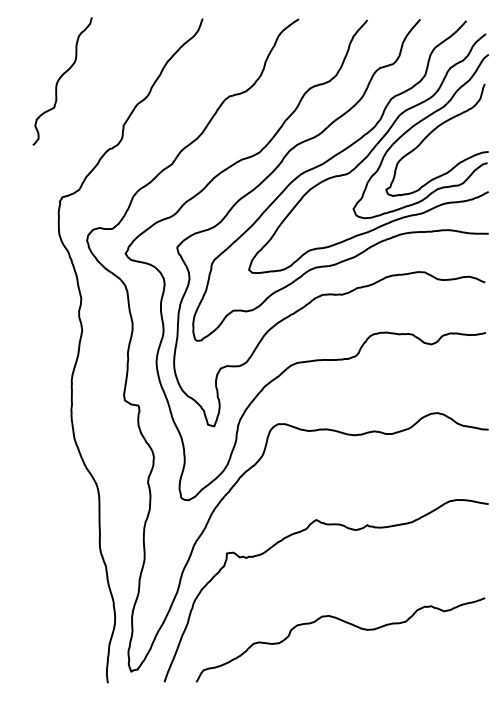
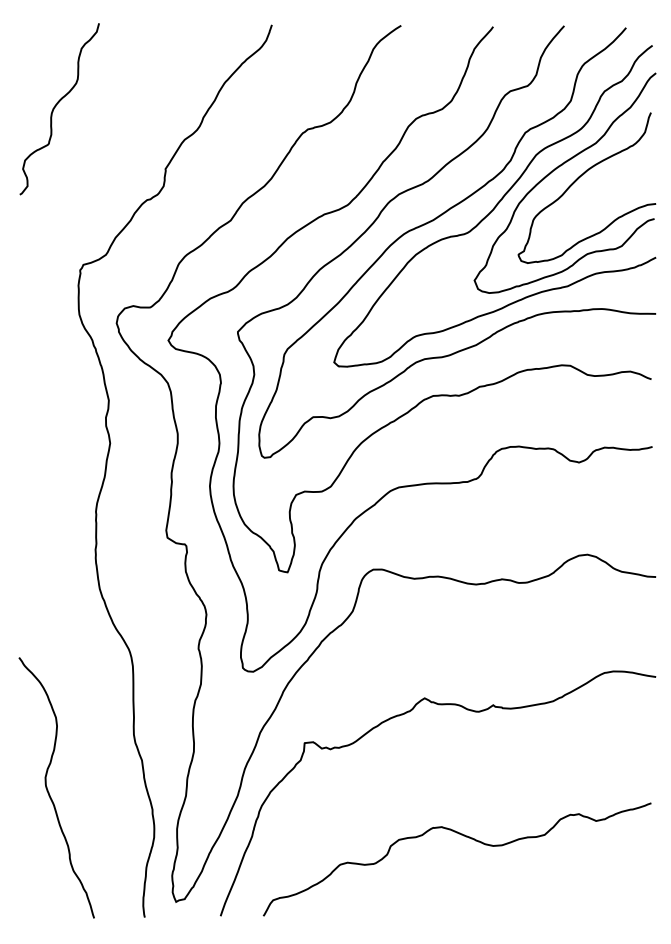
curve: (60, 79) -> (56, 106), moved
curve: (36, 587) -> (48, 789), added

